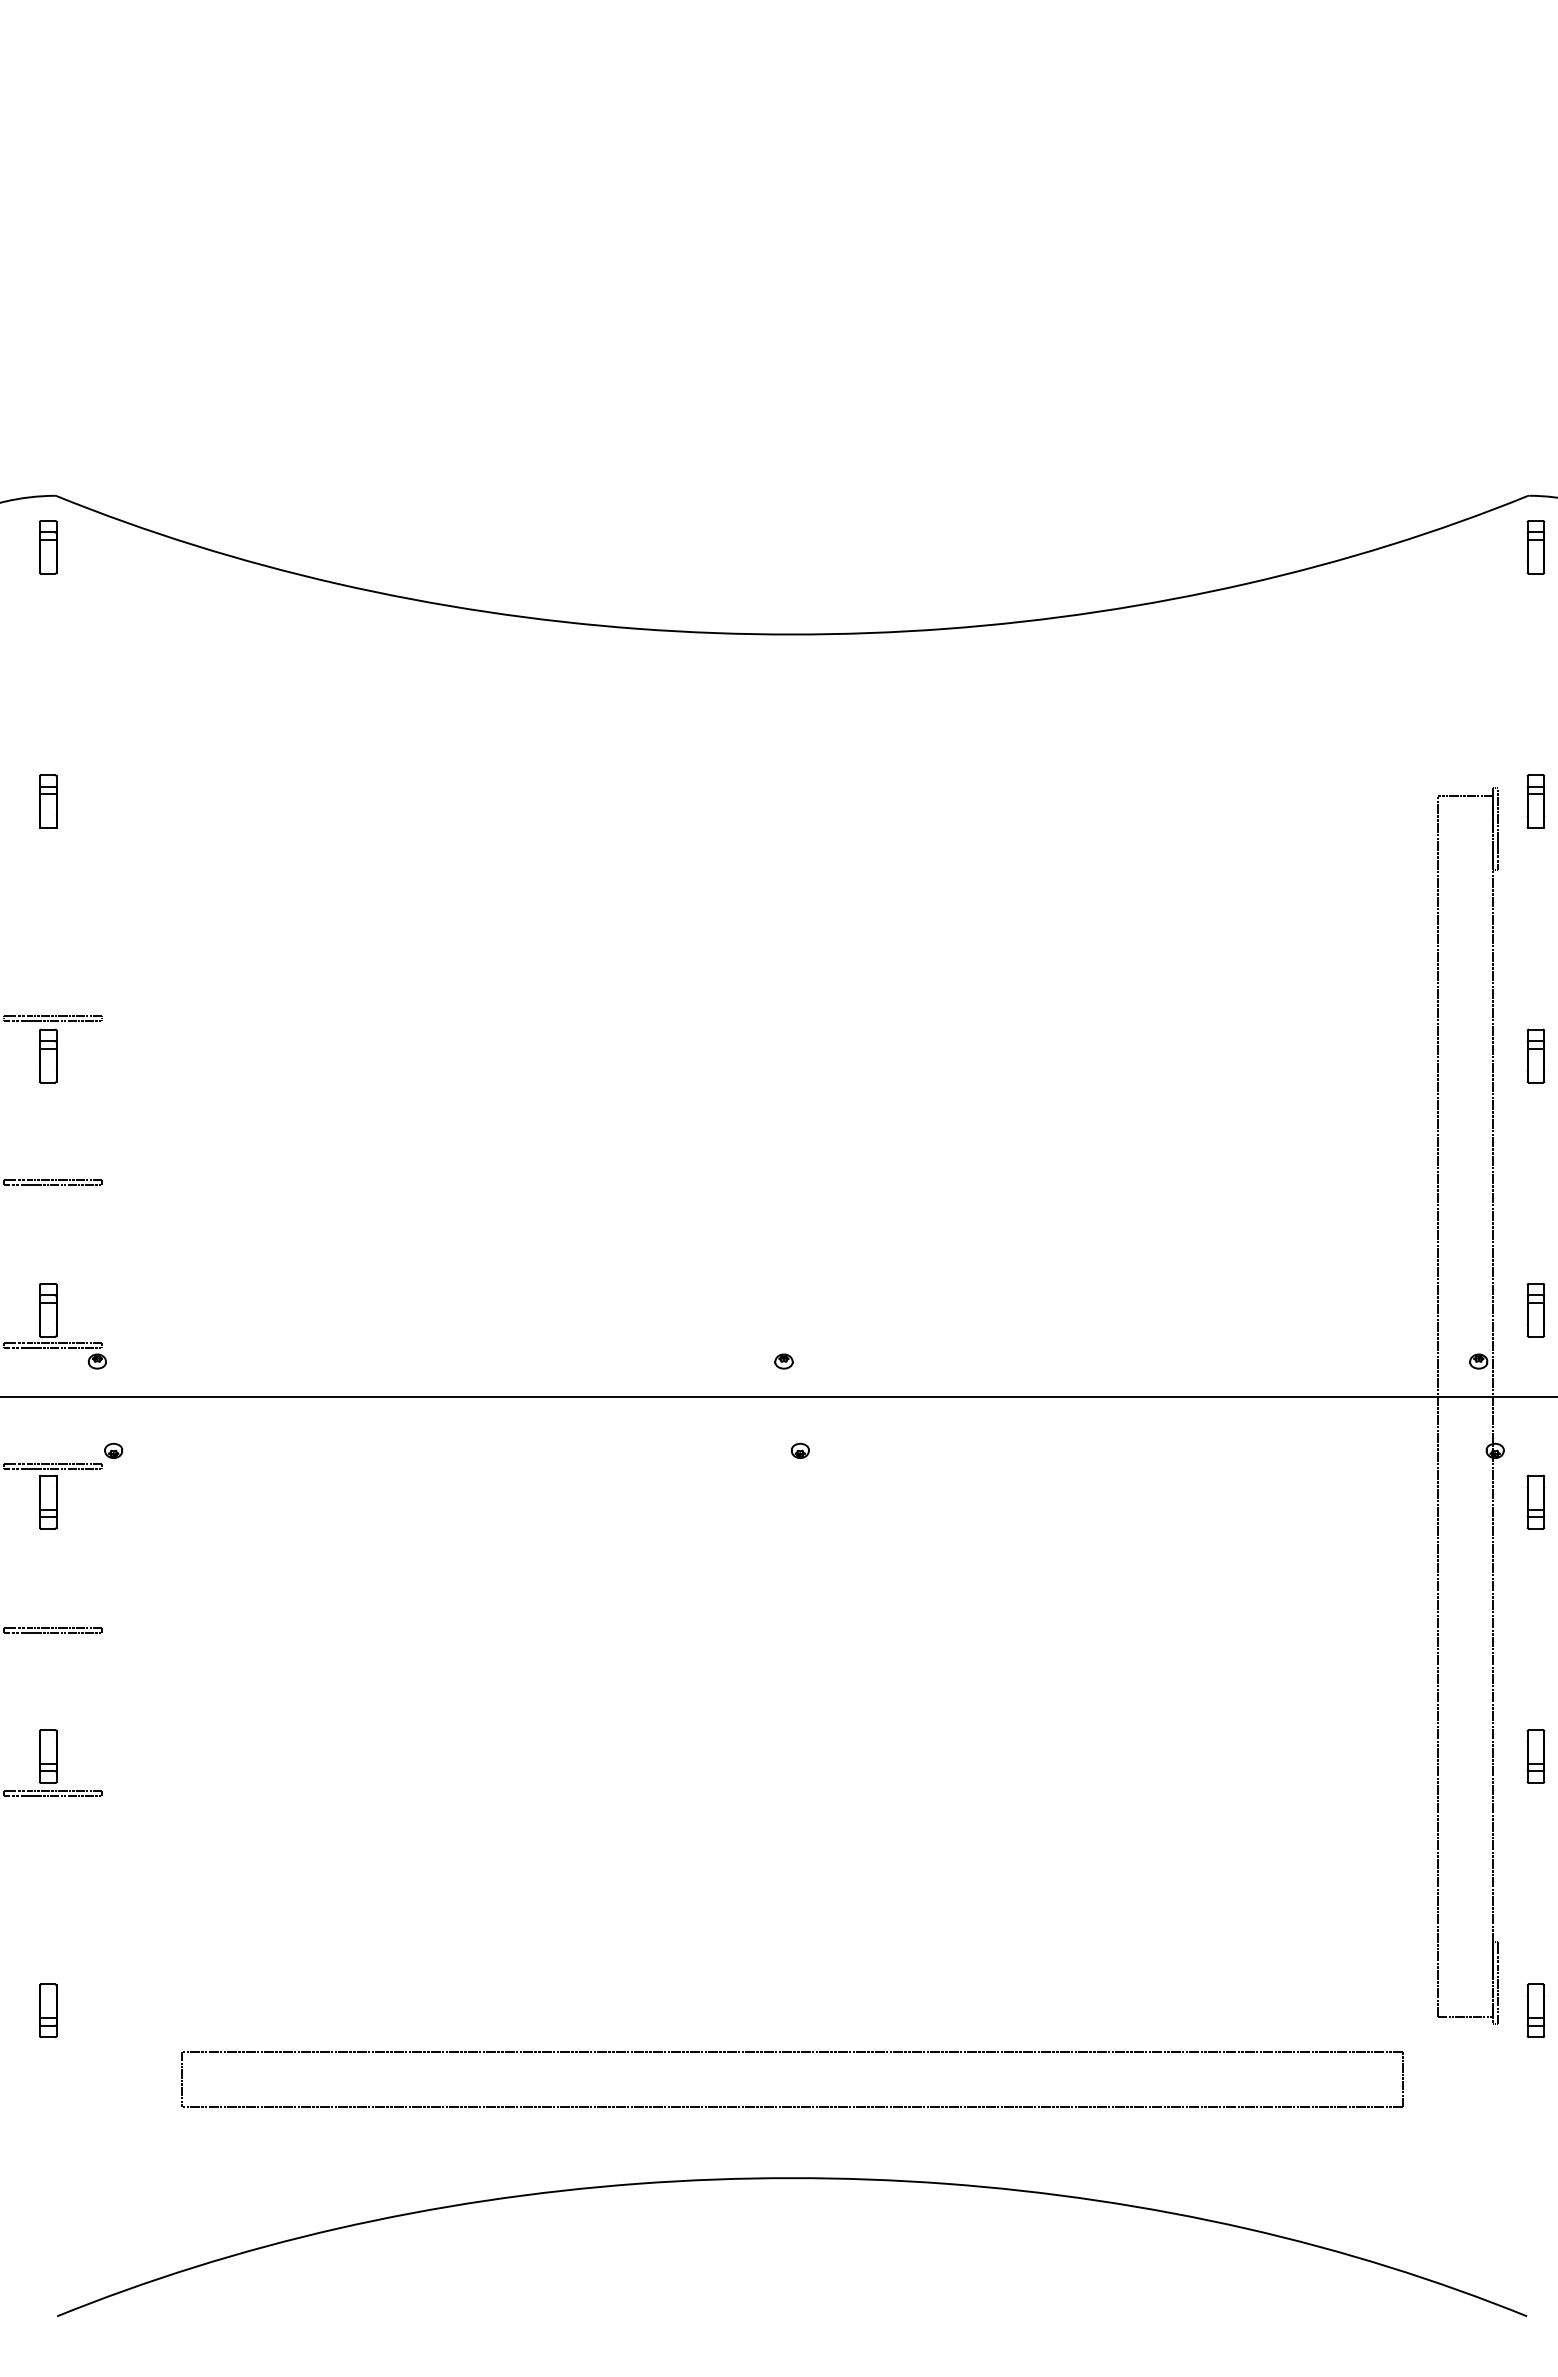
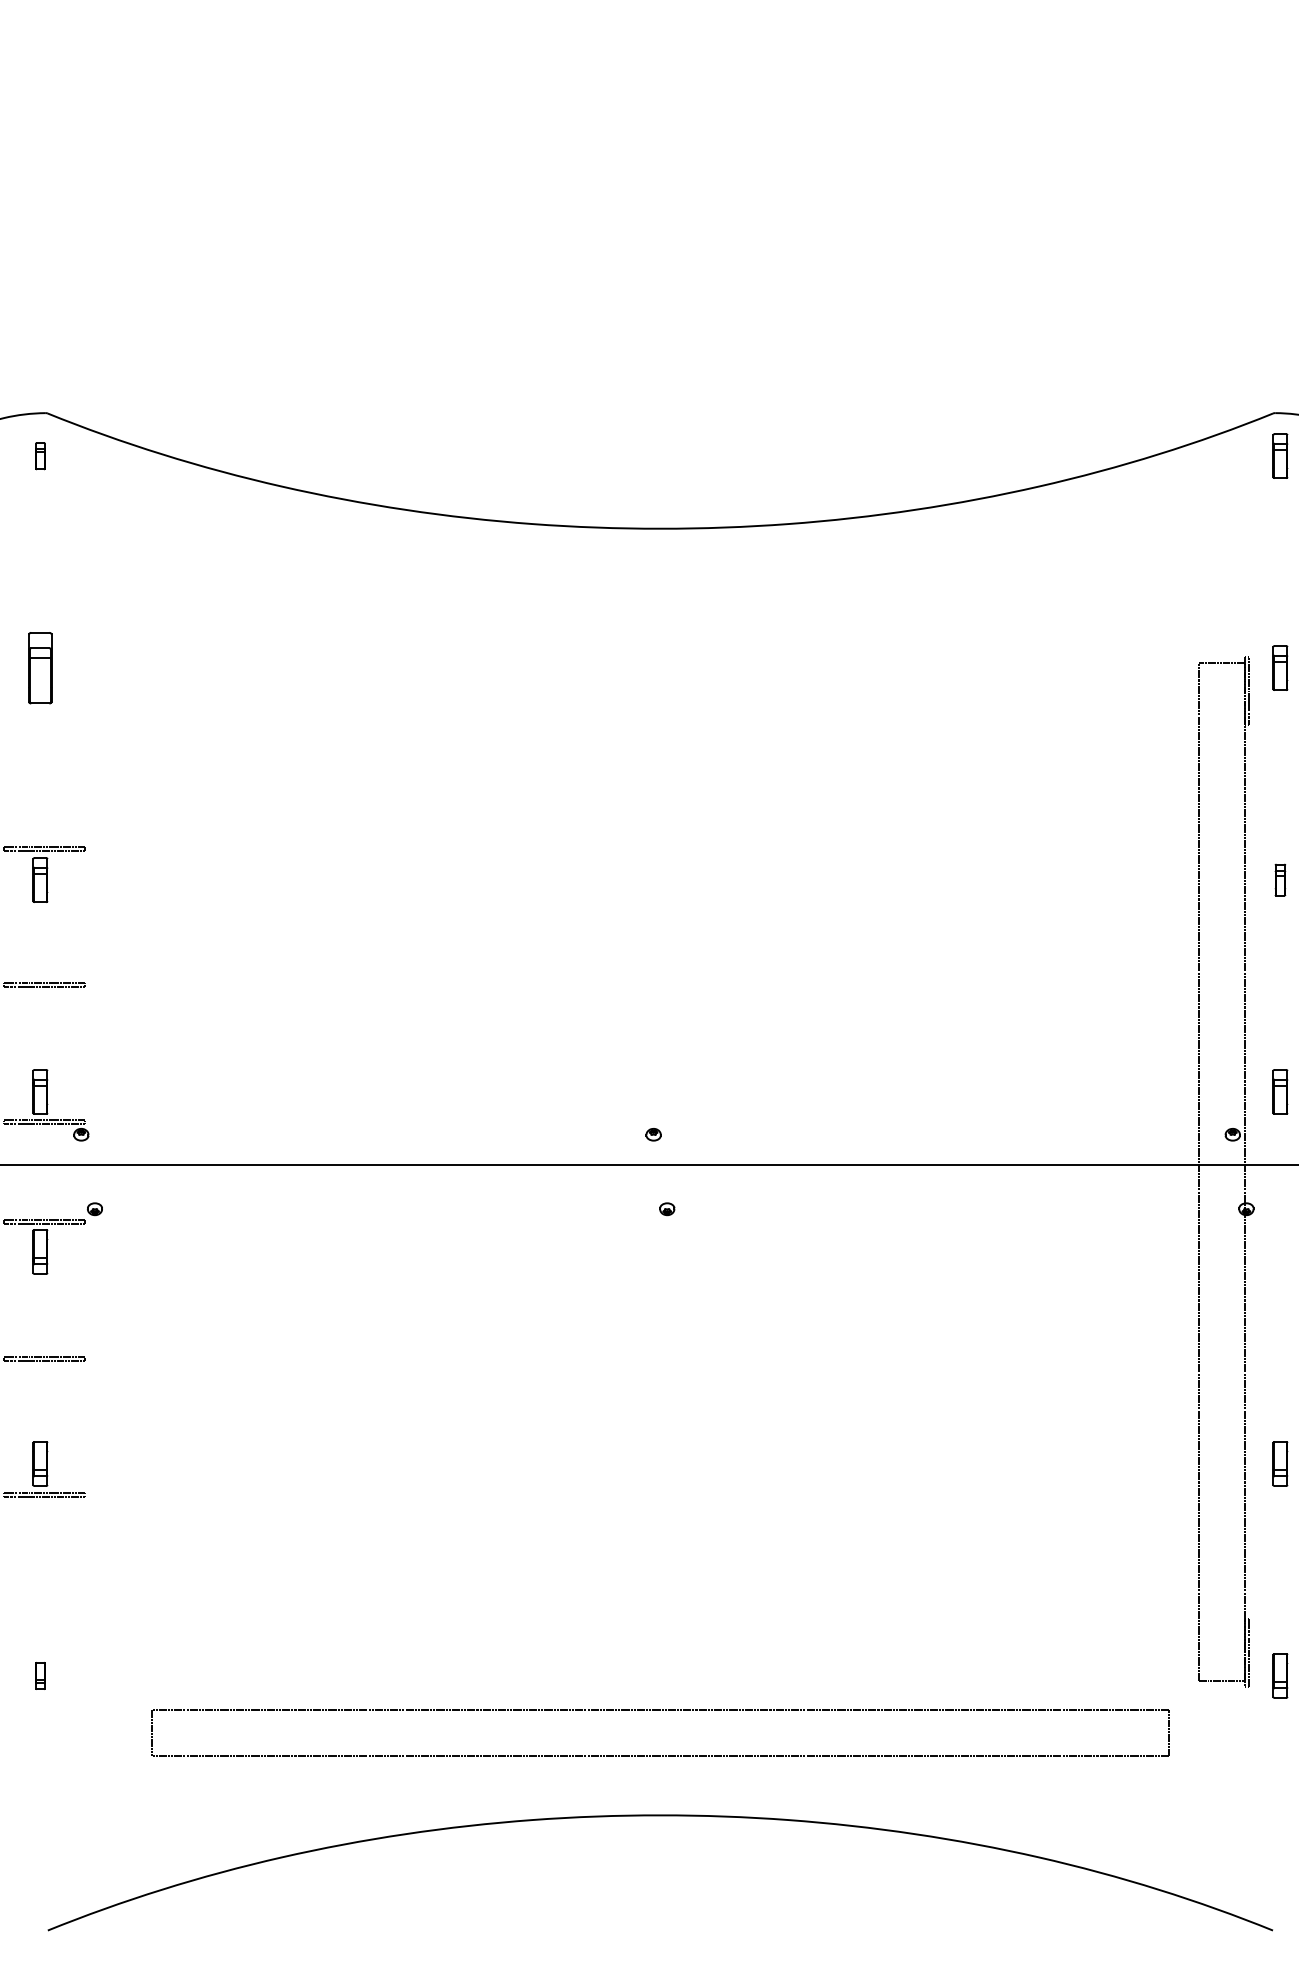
part: (48, 547) -> (40, 456), size x0.6
part: (48, 801) -> (40, 667), size x1.6
part: (1535, 1055) -> (1280, 879), size x0.7
part: (1535, 1501) -> (1280, 1251), removed
part: (48, 2010) -> (40, 1675), size x0.6

